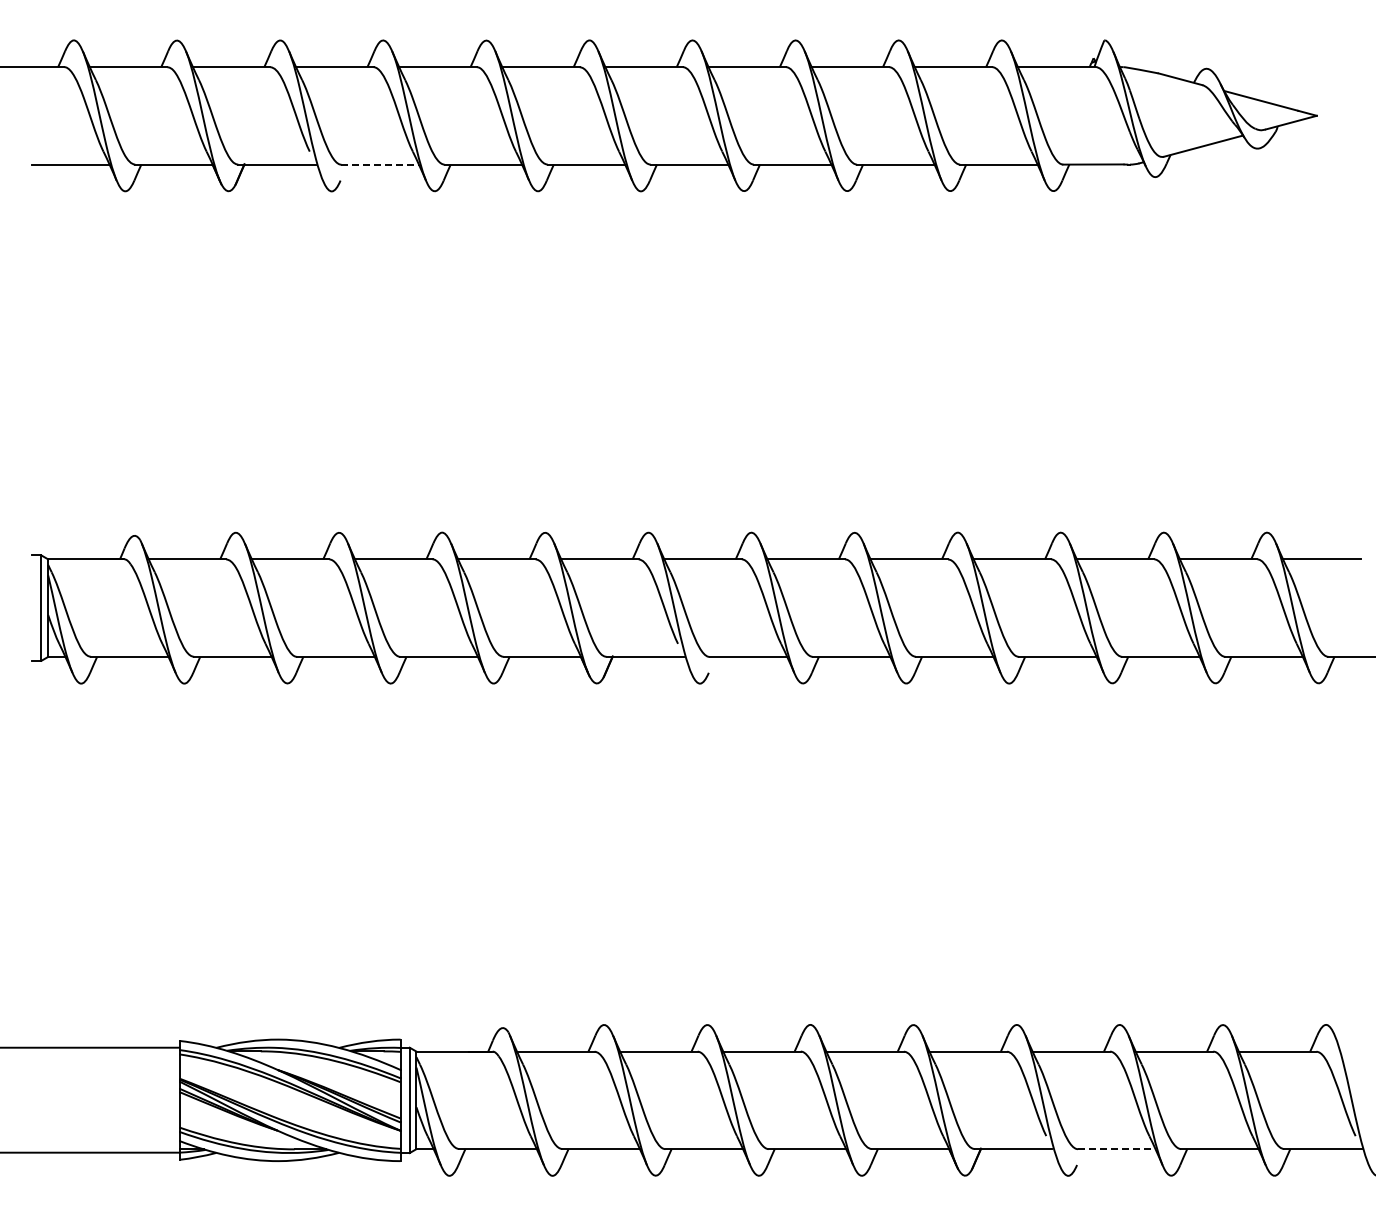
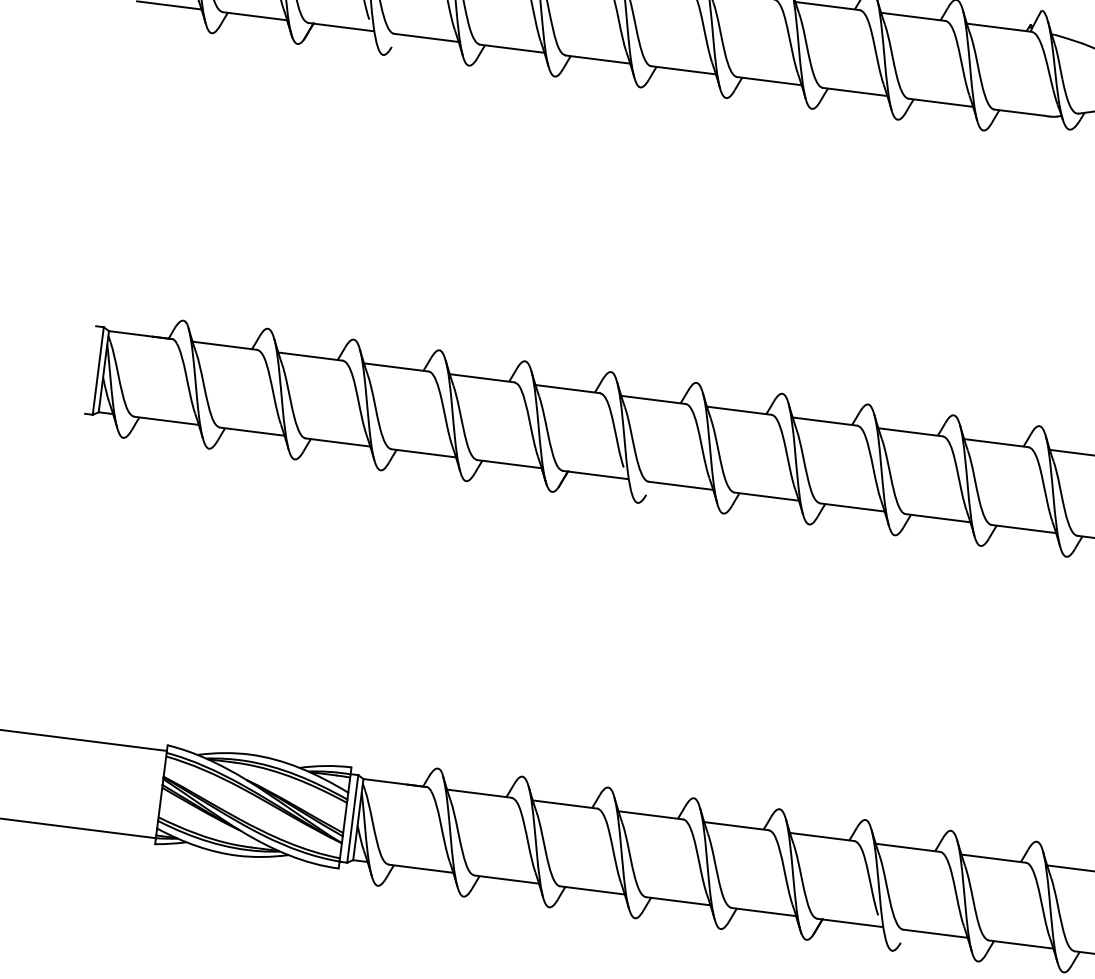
line: (380, 164) -> (426, 37), dashed -> solid
line: (1116, 1149) -> (935, 933), dashed -> solid

